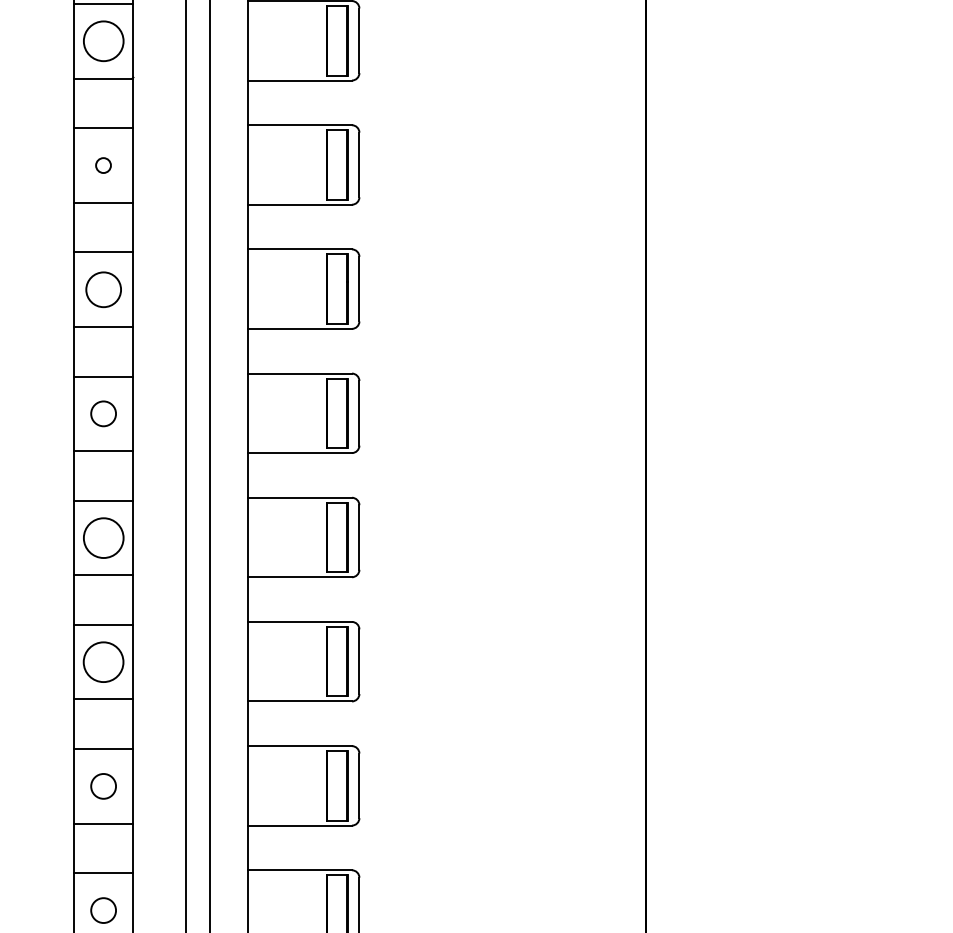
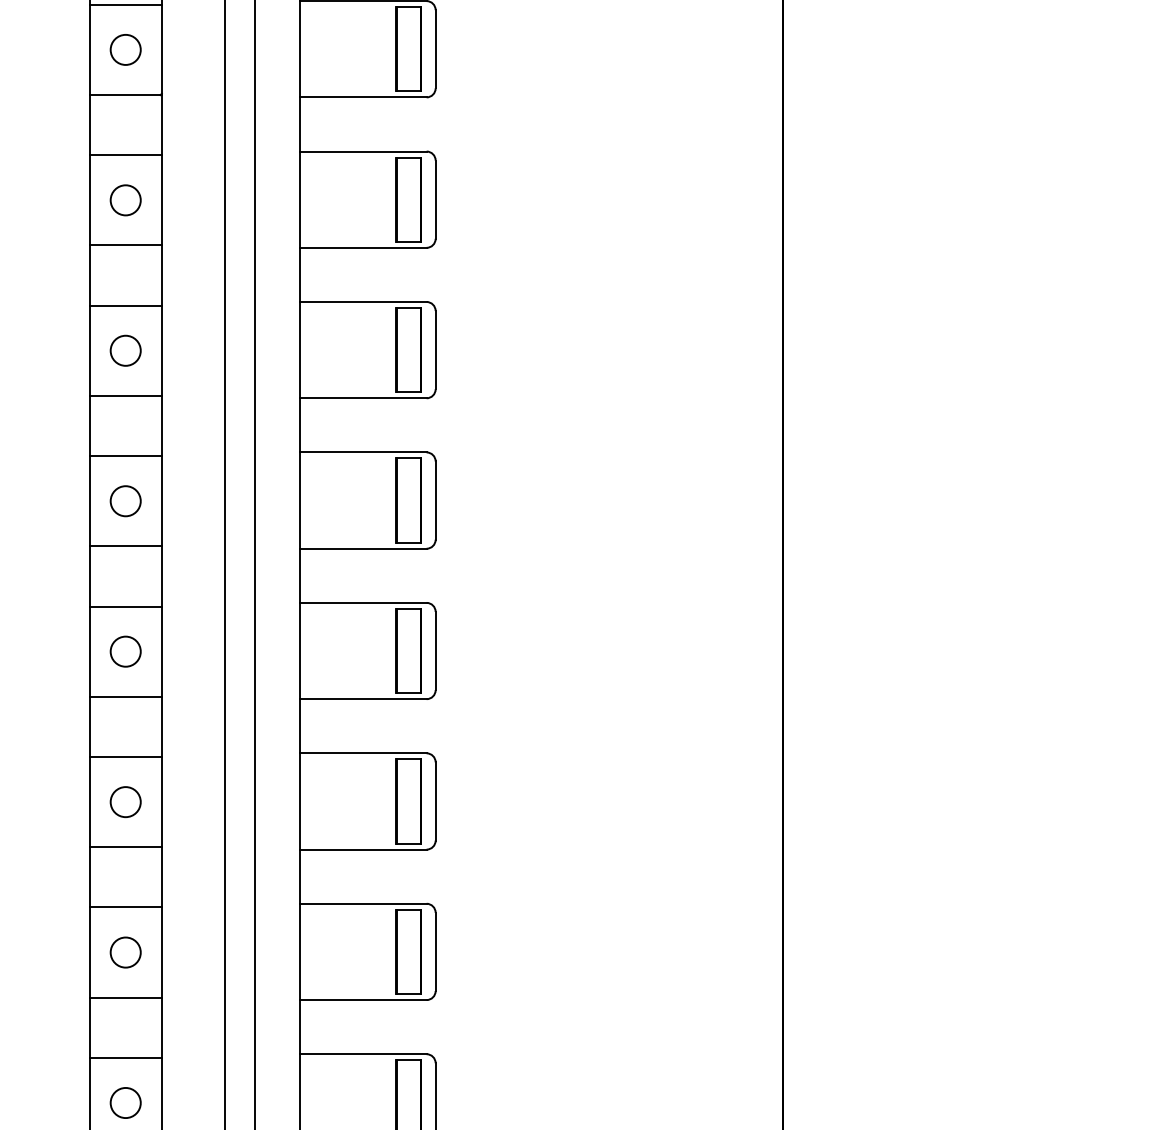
circle: (103, 41) -> (125, 49), size x0.62
circle: (103, 165) -> (125, 200), size x1.67
circle: (103, 289) -> (125, 350), size x0.71
circle: (103, 537) -> (125, 651), size x0.62
circle: (103, 662) -> (125, 802), size x0.62

